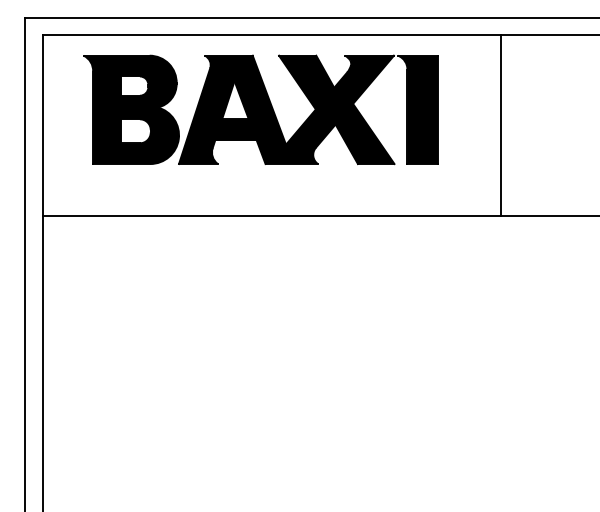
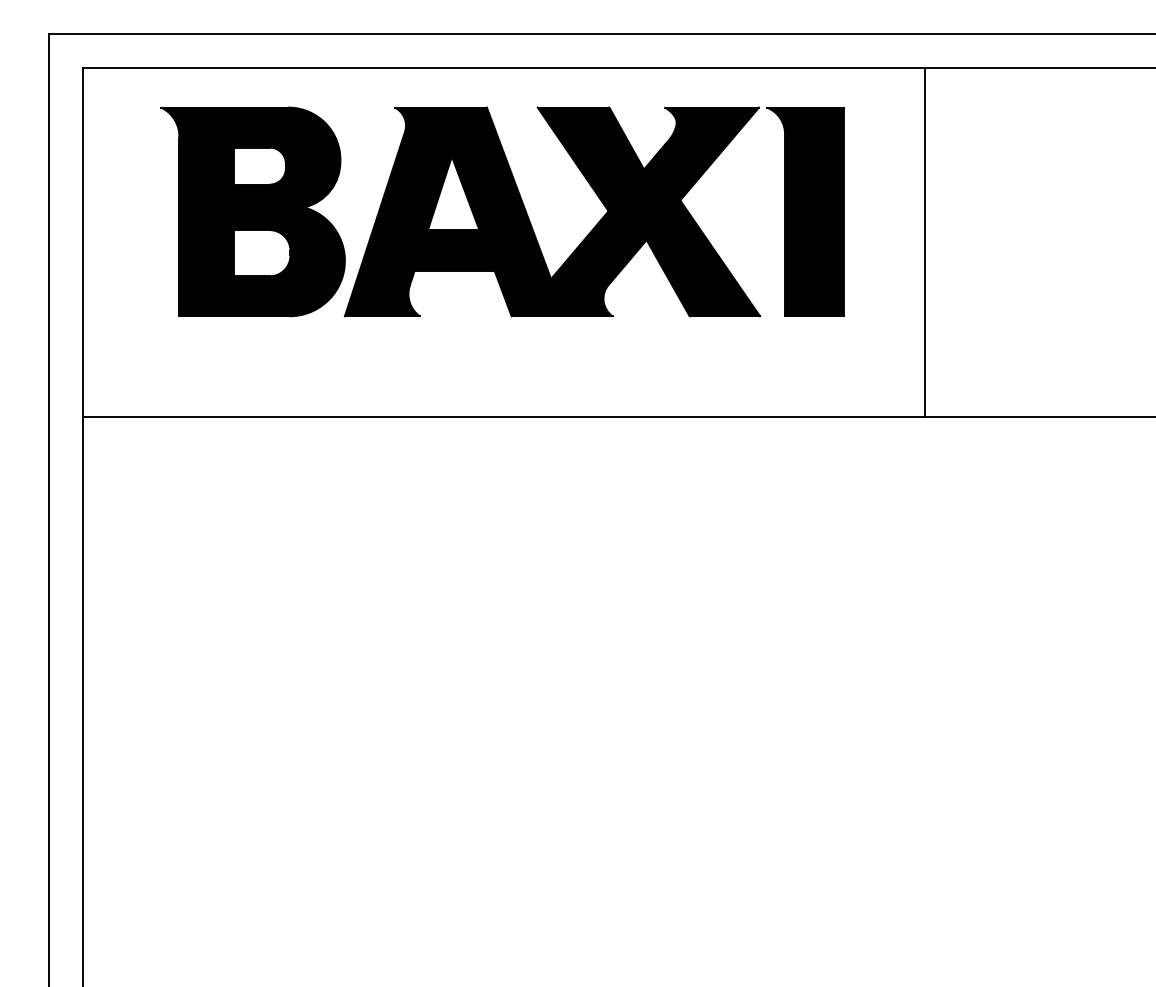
line: (501, 125) -> (925, 242), moved

